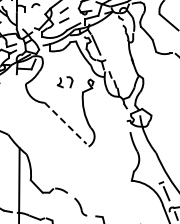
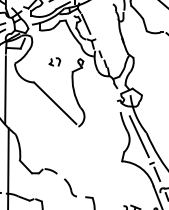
part: (65, 82) -> (55, 61), size x0.71
line: (16, 110) -> (5, 90), added
line: (65, 123) -> (55, 103), dashed -> solid
line: (148, 156) -> (138, 136), added

